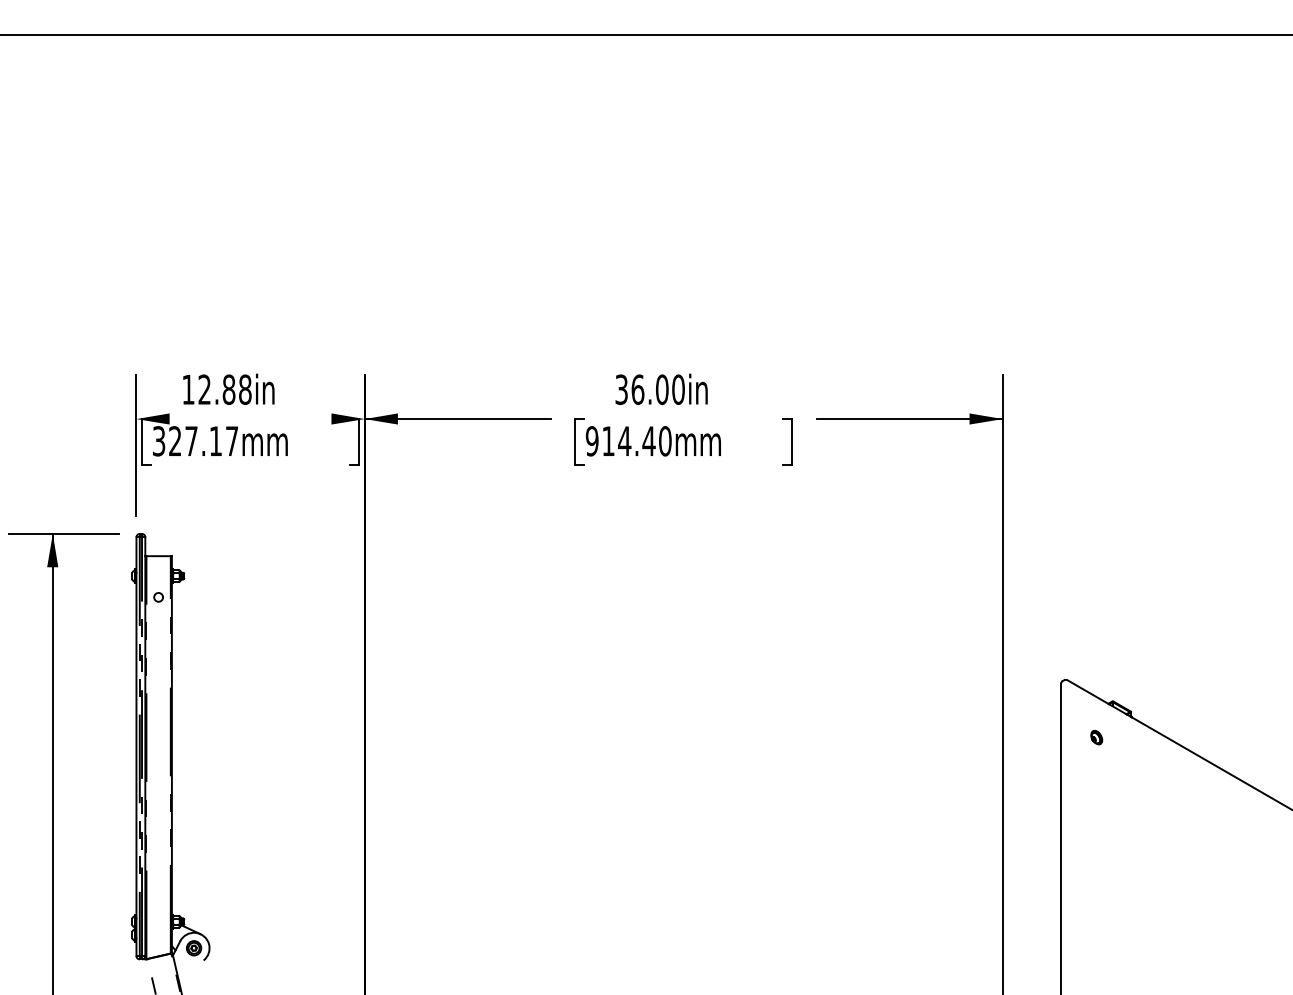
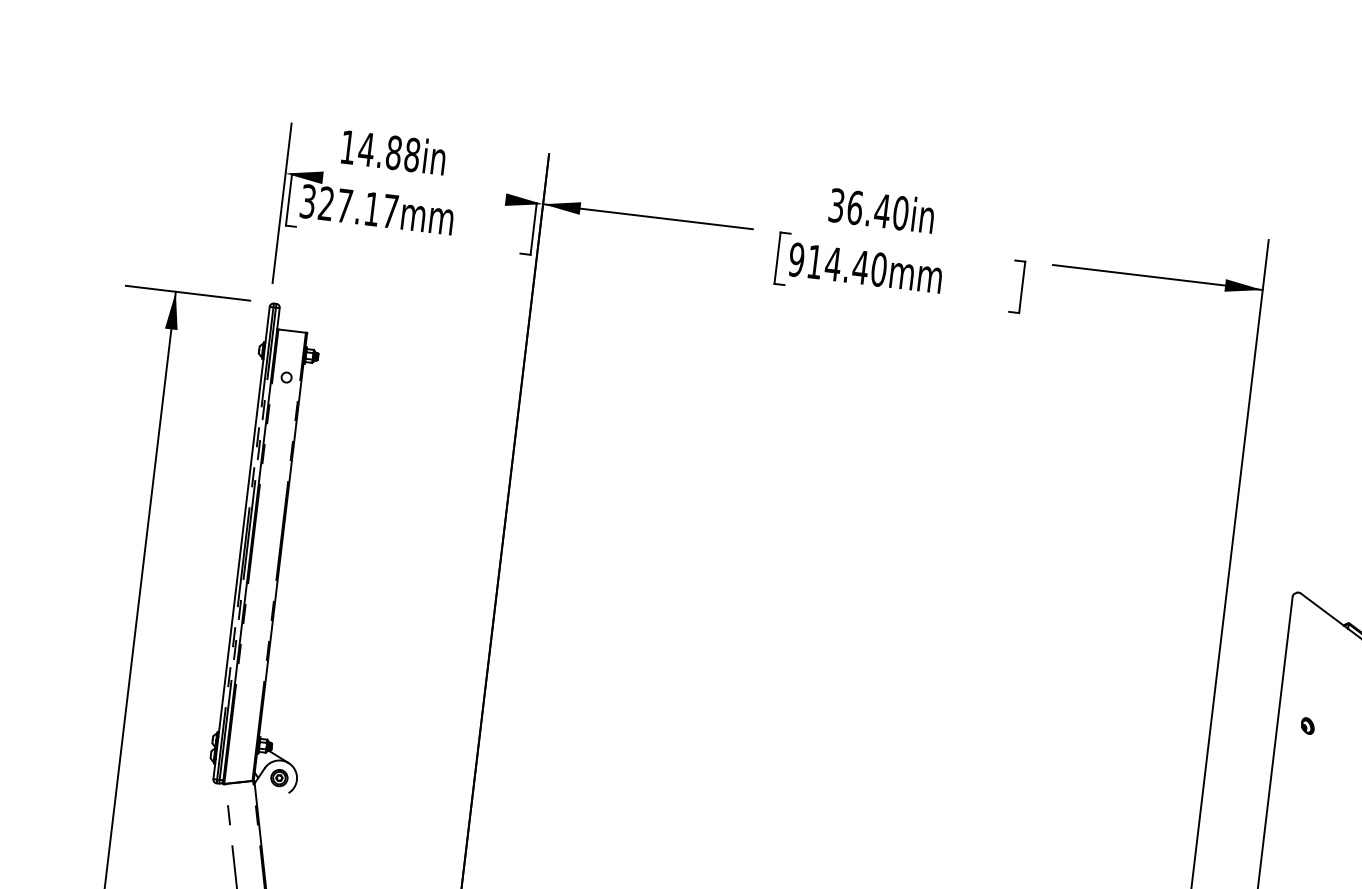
text: (204, 389) -> (366, 149), 12.88in -> 14.88in
text: (661, 389) -> (881, 210), 36.00in -> 36.40in
part: (1096, 737) -> (1307, 725), moved

